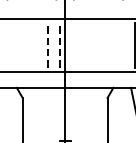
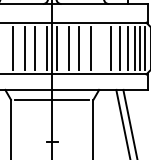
line: (25, 45) -> (13, 48), added
line: (37, 45) -> (25, 48), added
line: (47, 45) -> (35, 48), dashed -> solid
line: (60, 45) -> (47, 48), dashed -> solid
line: (70, 45) -> (57, 48), added
line: (82, 45) -> (69, 48), added
line: (93, 45) -> (79, 48), added
line: (105, 45) -> (91, 48), added
line: (125, 45) -> (110, 48), added
line: (64, 97) -> (51, 99), added

